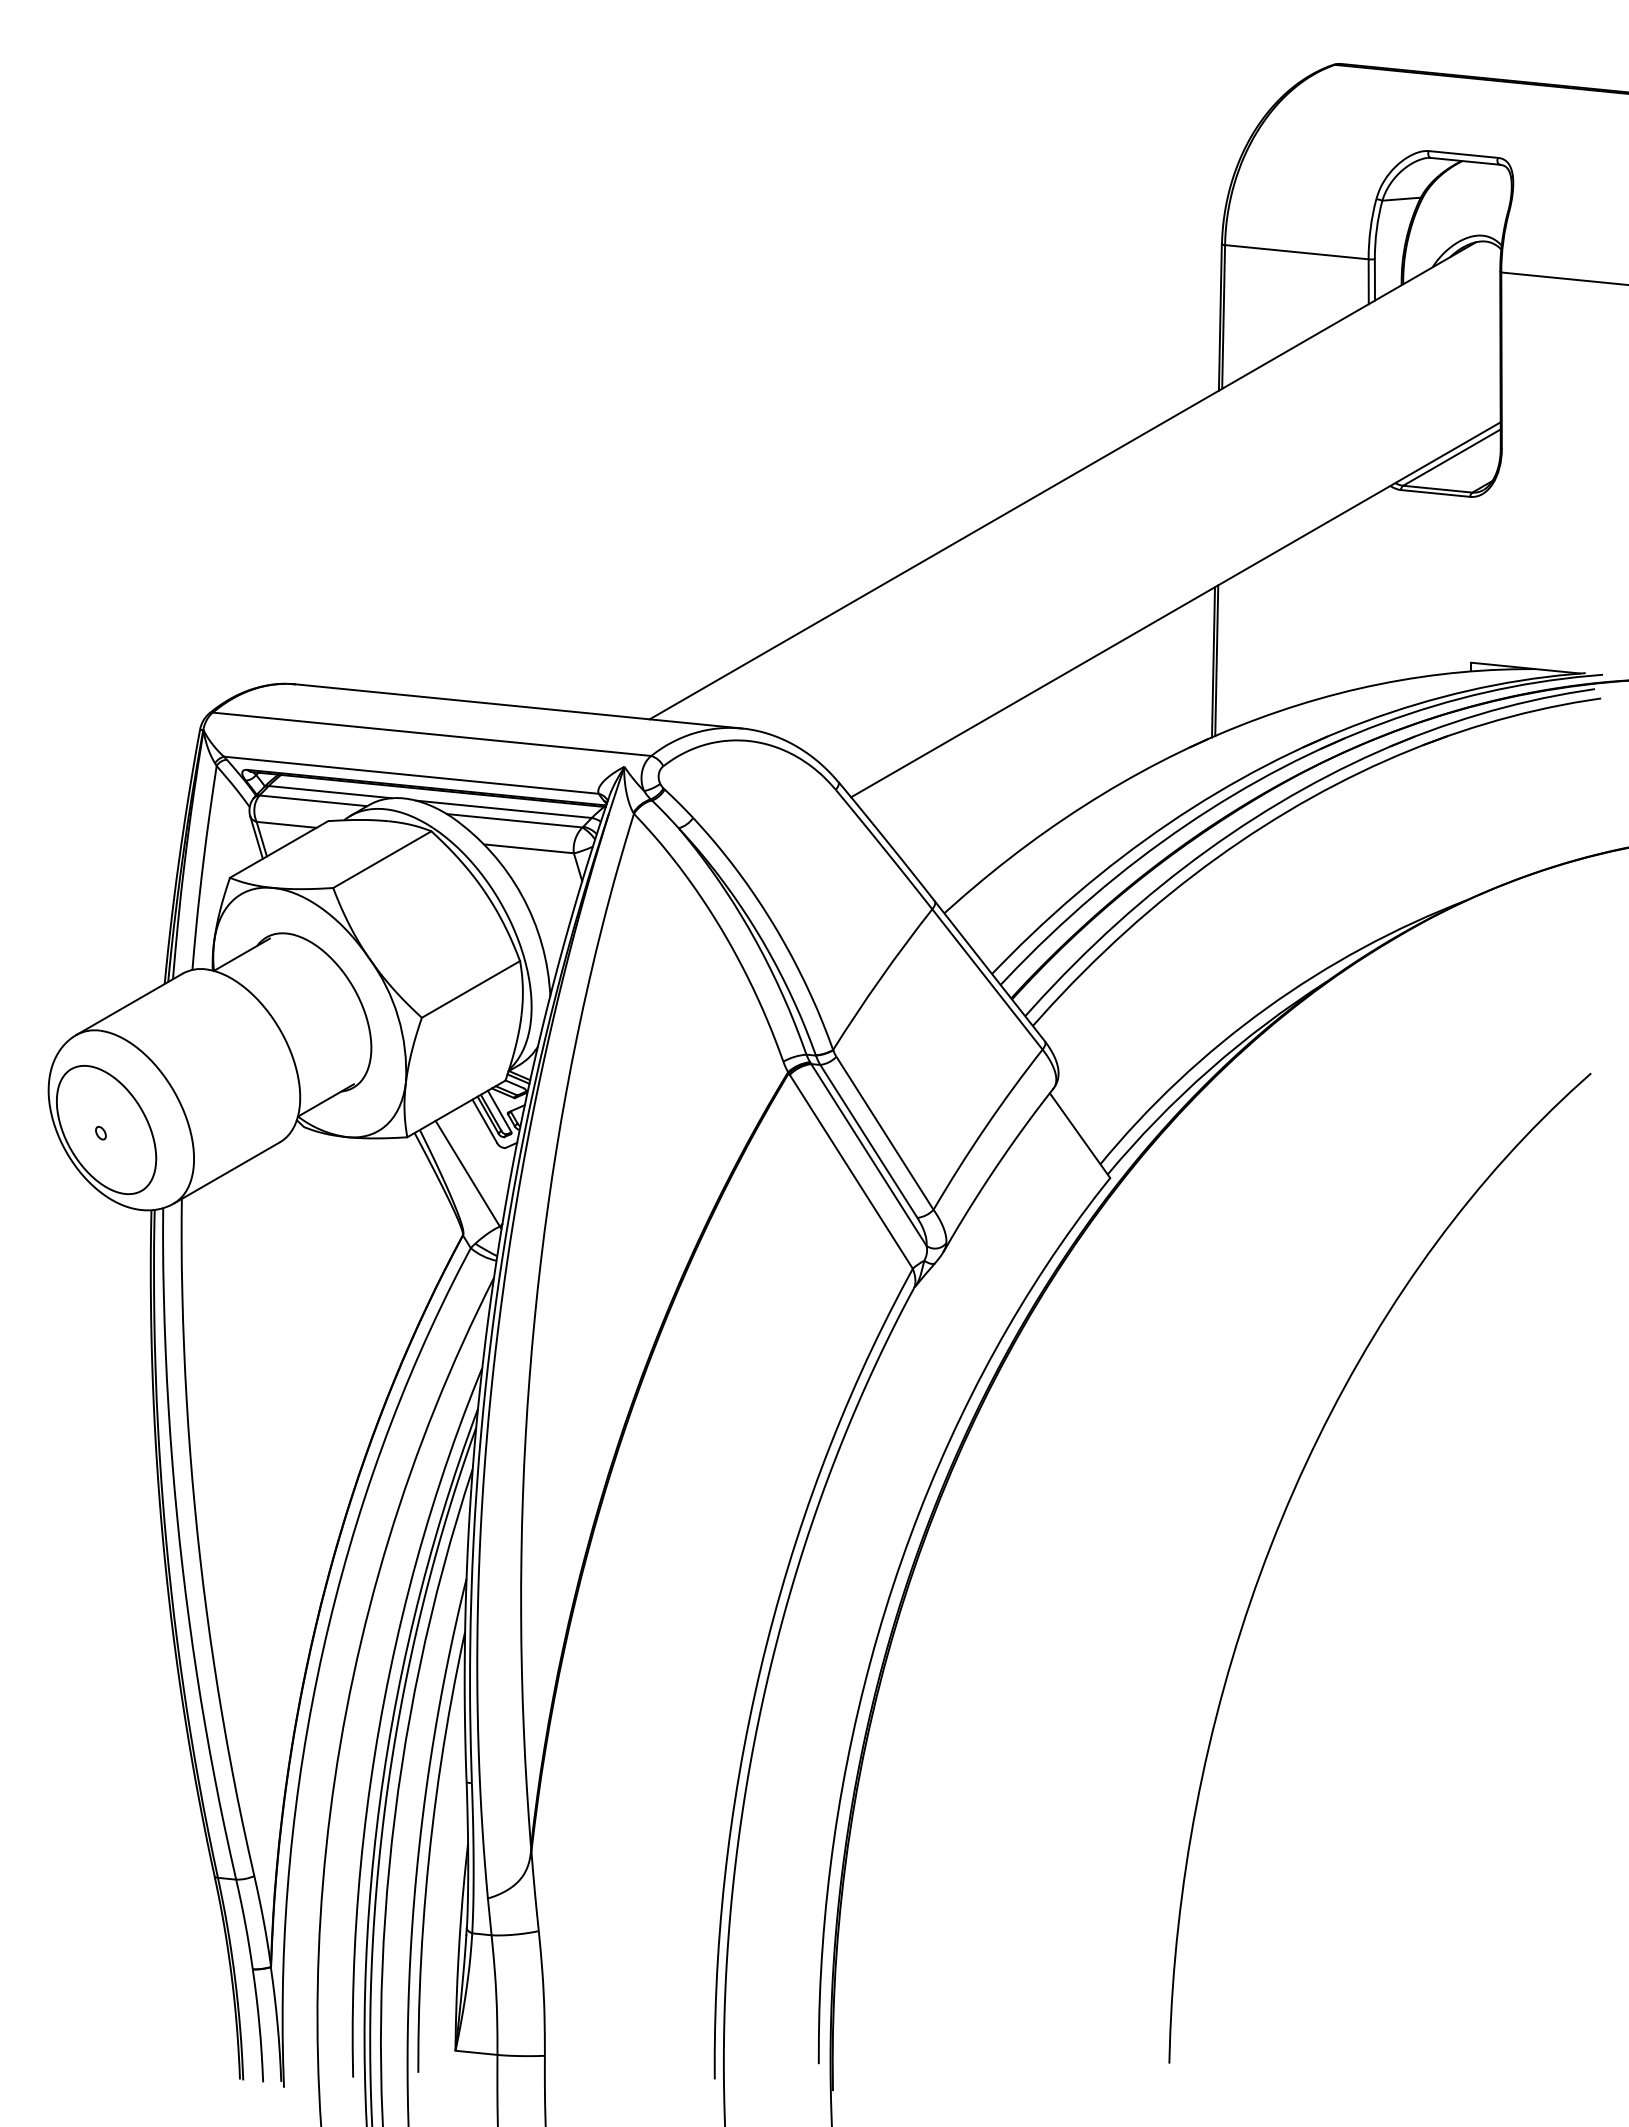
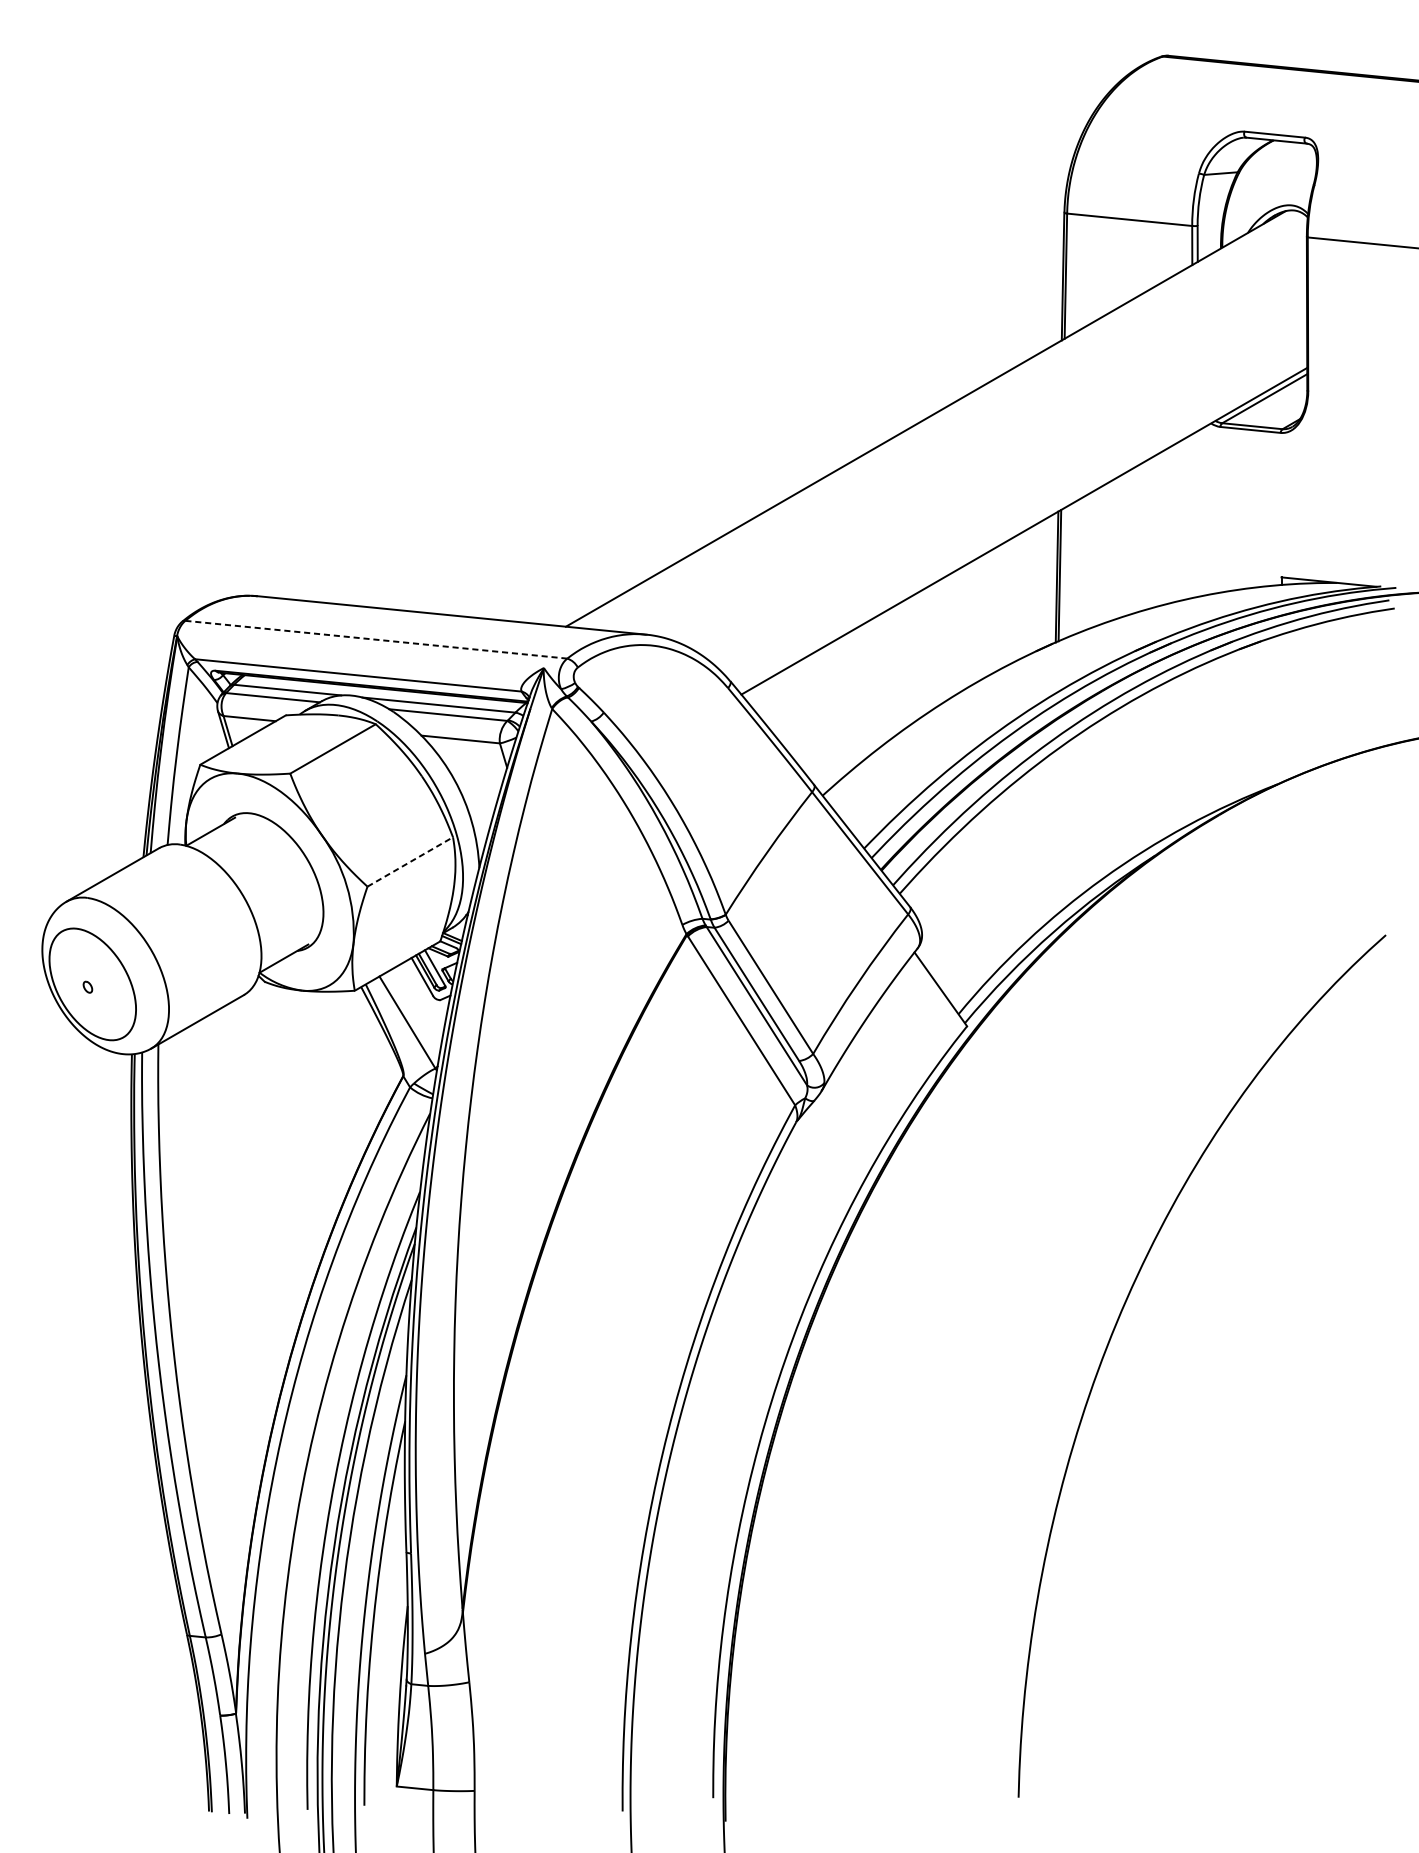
line: (432, 734) -> (376, 639), solid -> dashed
line: (470, 989) -> (409, 862), solid -> dashed

